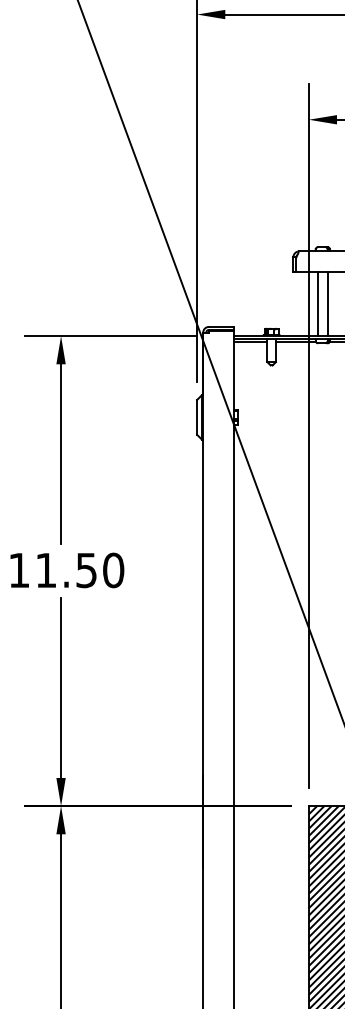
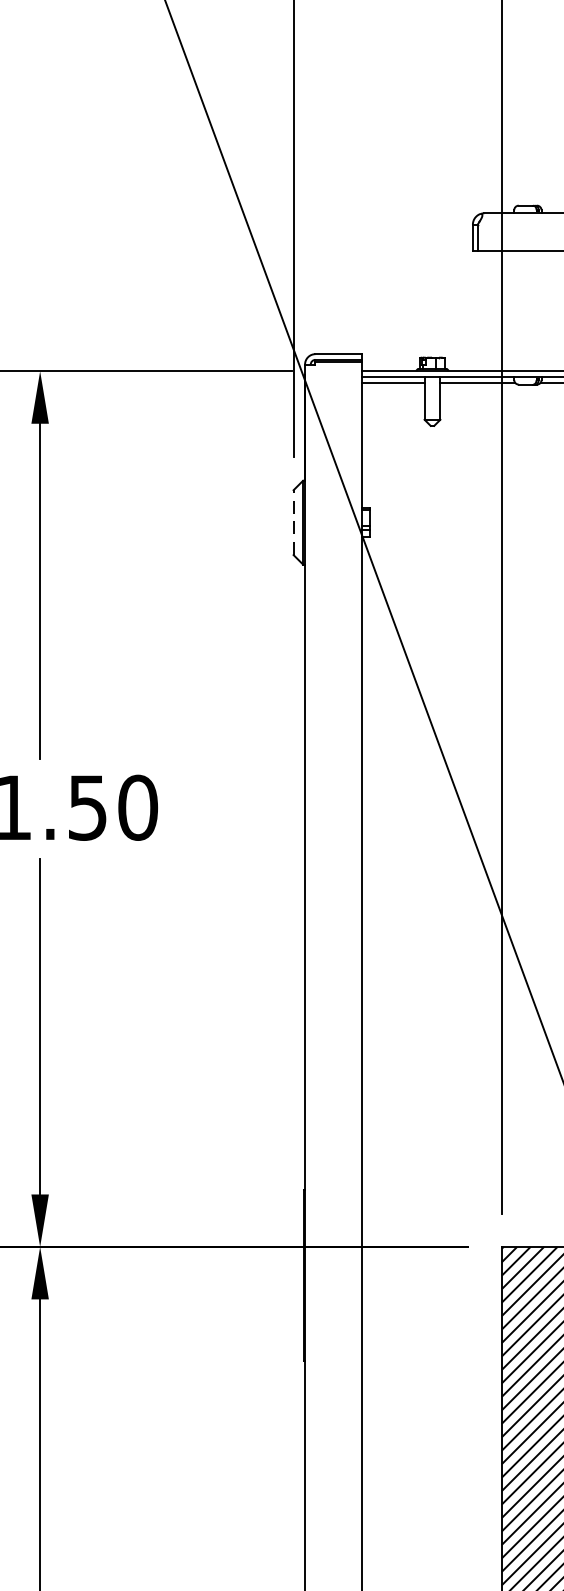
line: (317, 303) -> (517, 310), removed
line: (327, 303) -> (536, 310), removed
line: (197, 416) -> (294, 520), solid -> dashed

